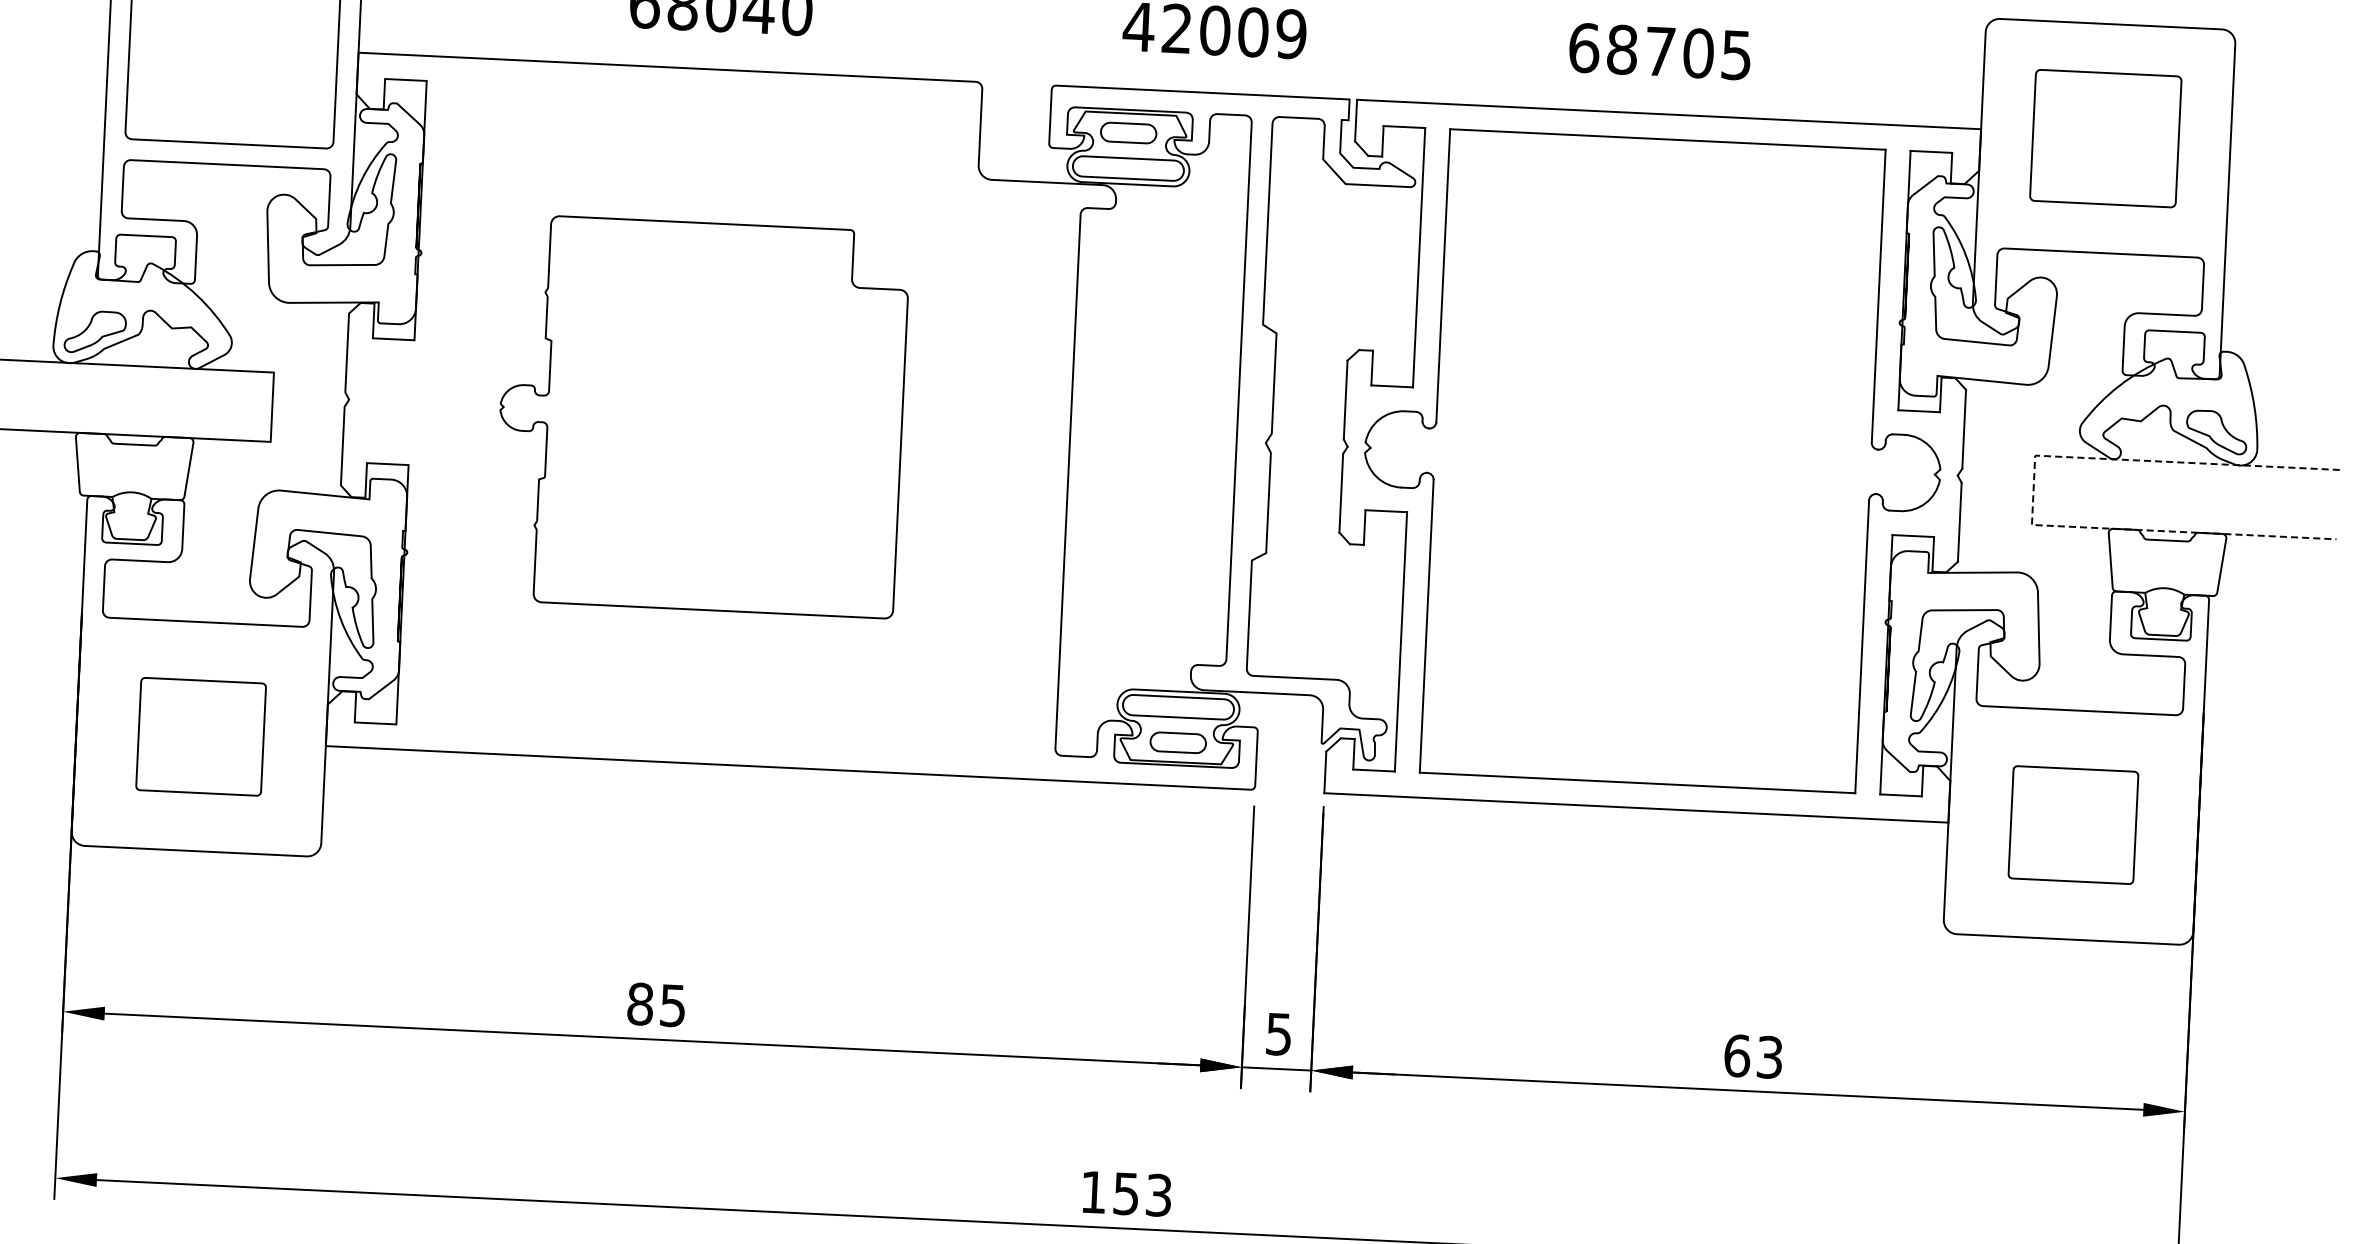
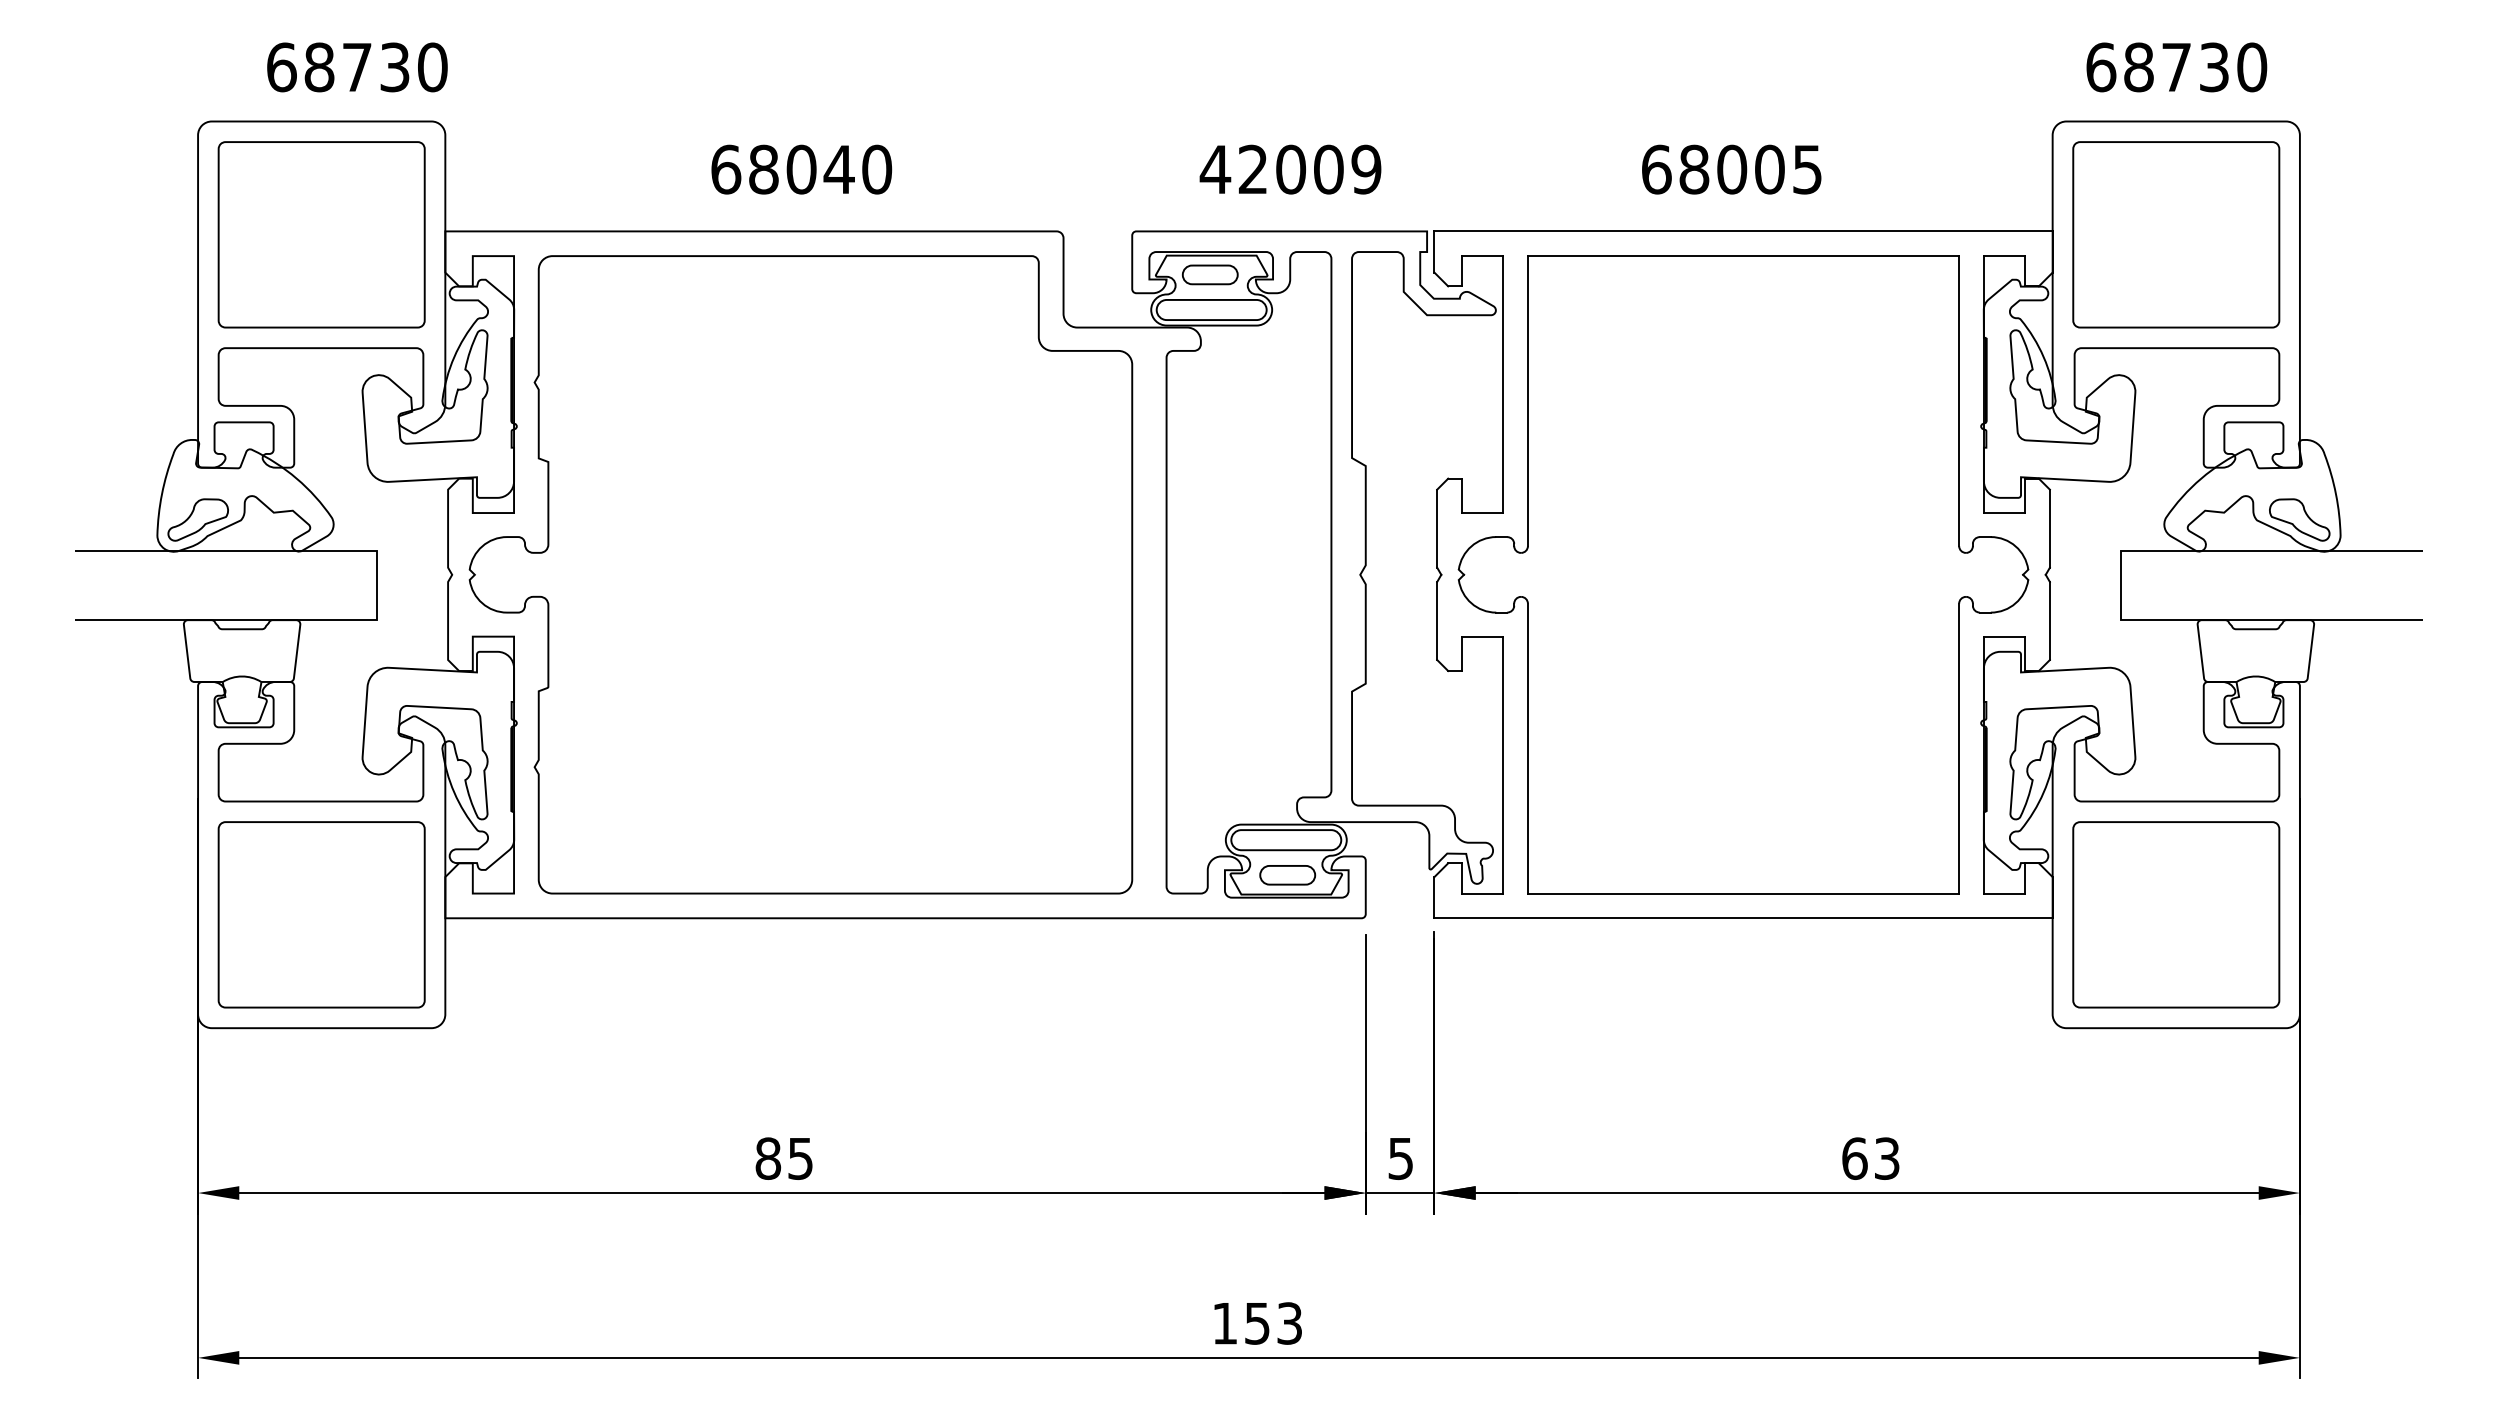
text: (1660, 51) -> (1732, 169), 68705 -> 68005
part: (2105, 138) -> (2176, 234), size x1.43
part: (700, 415) -> (800, 574), size x1.67
line: (2033, 490) -> (2121, 586), dashed -> solid
part: (201, 736) -> (321, 914), size x1.67
part: (2073, 824) -> (2176, 914), size x1.67

